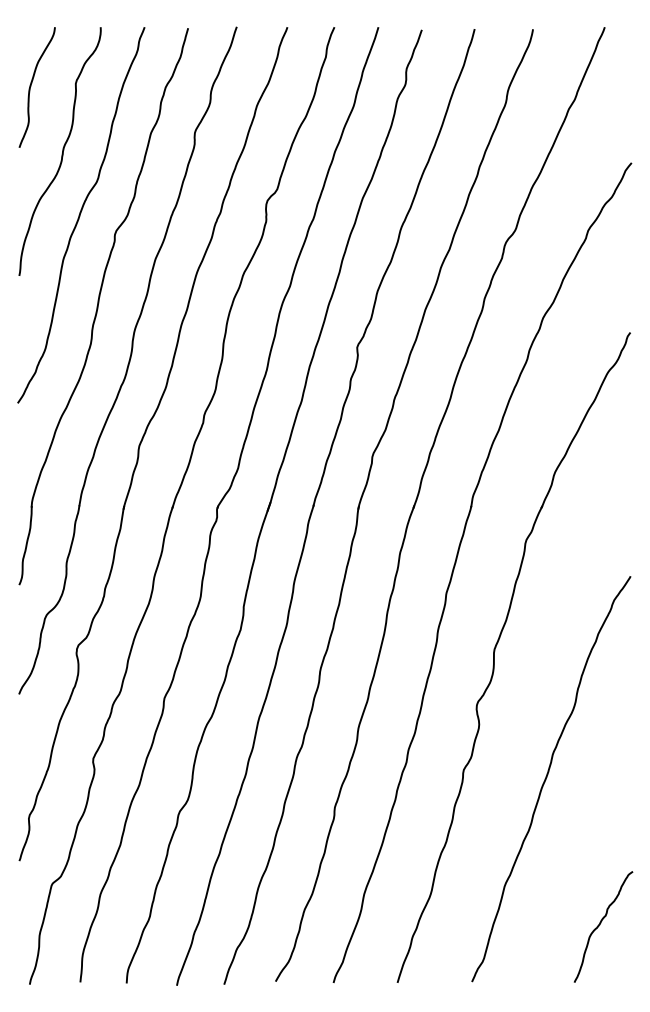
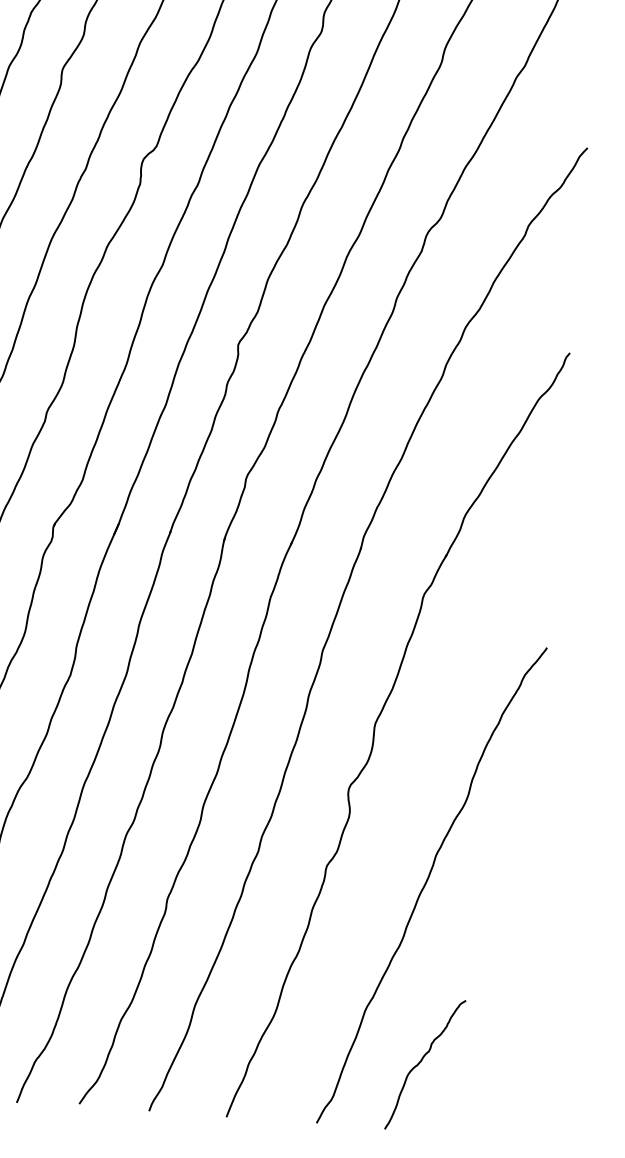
curve: (601, 923) -> (423, 1060), moved

